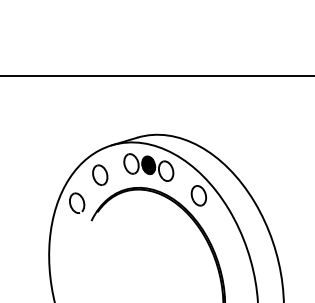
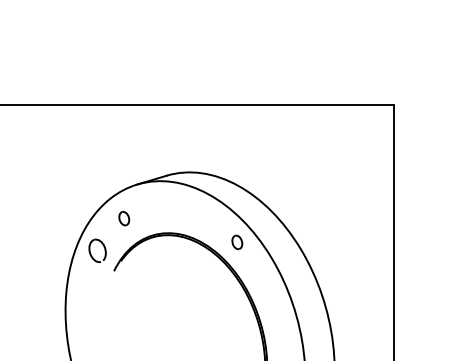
part: (148, 167) -> (179, 209), removed
part: (100, 175) -> (124, 218), size x0.6
part: (199, 195) -> (237, 242), size x0.6

